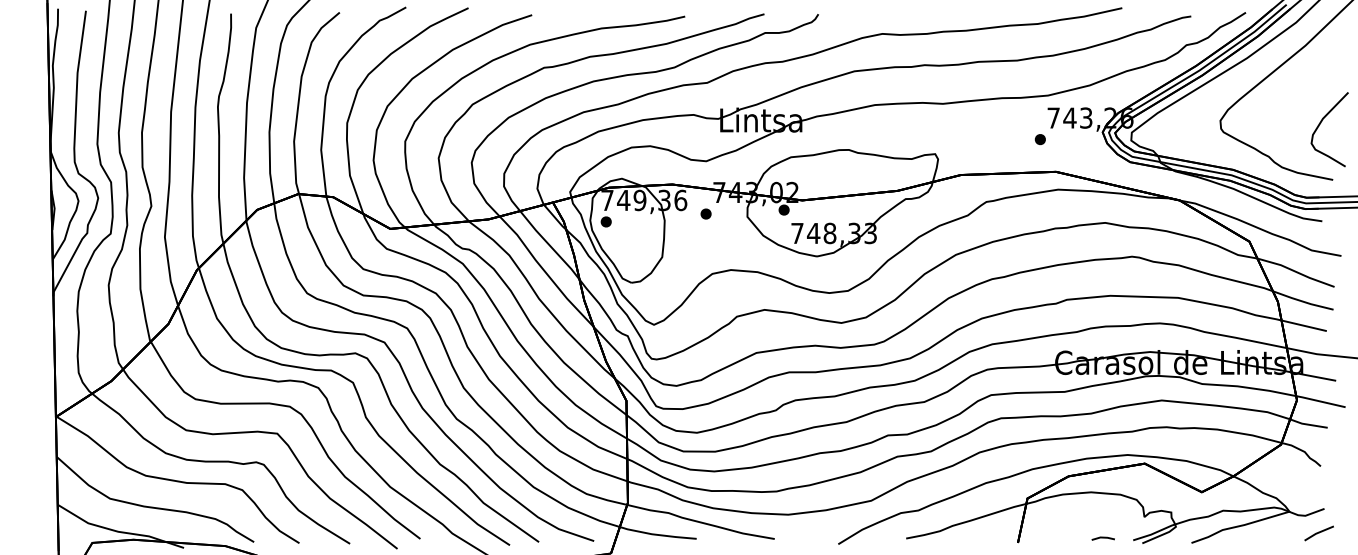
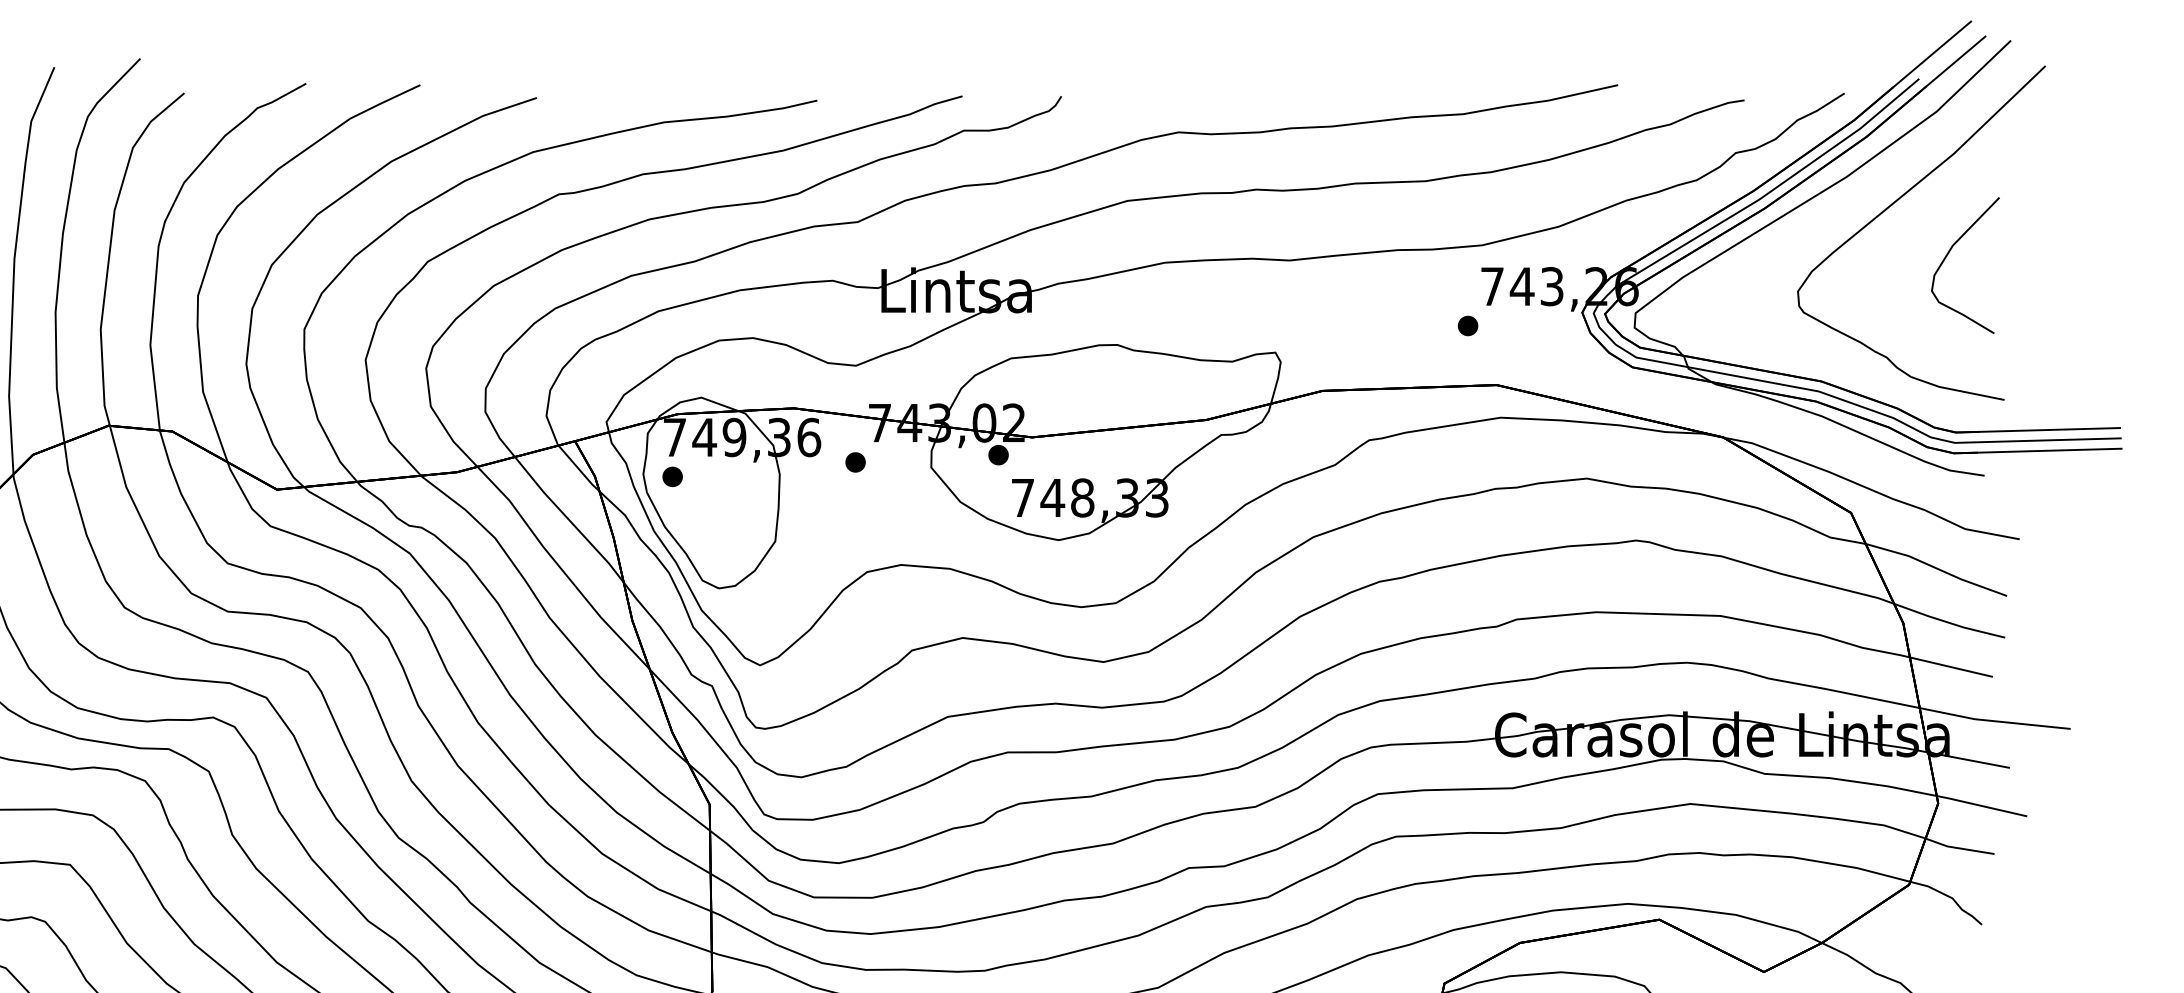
curve: (1321, 123) -> (1950, 254), moved

